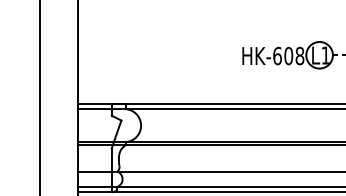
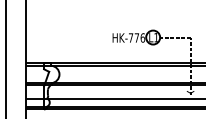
text: (287, 55) -> (136, 37), HK-608 -> HK-776

